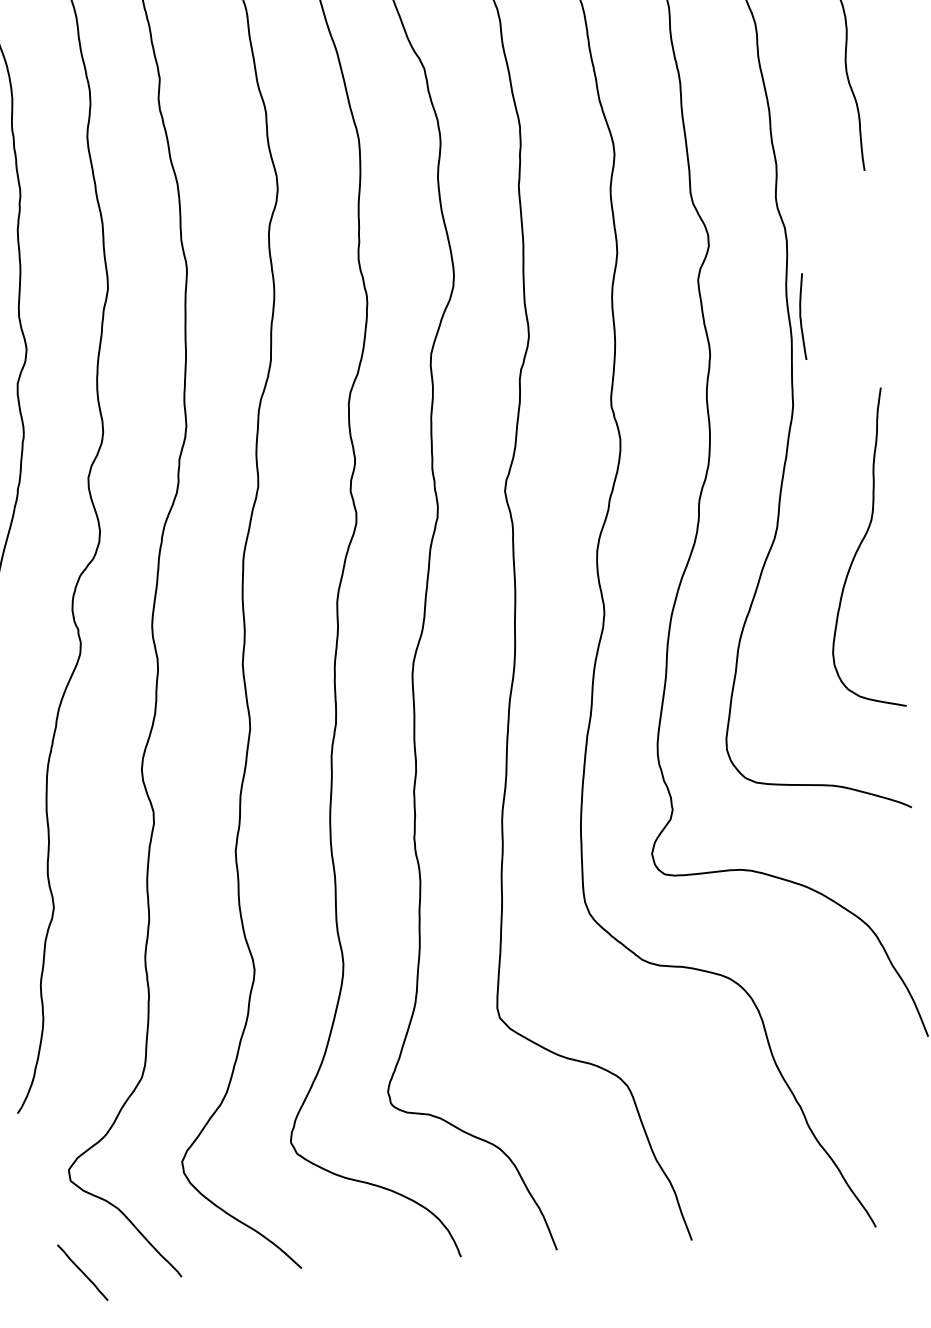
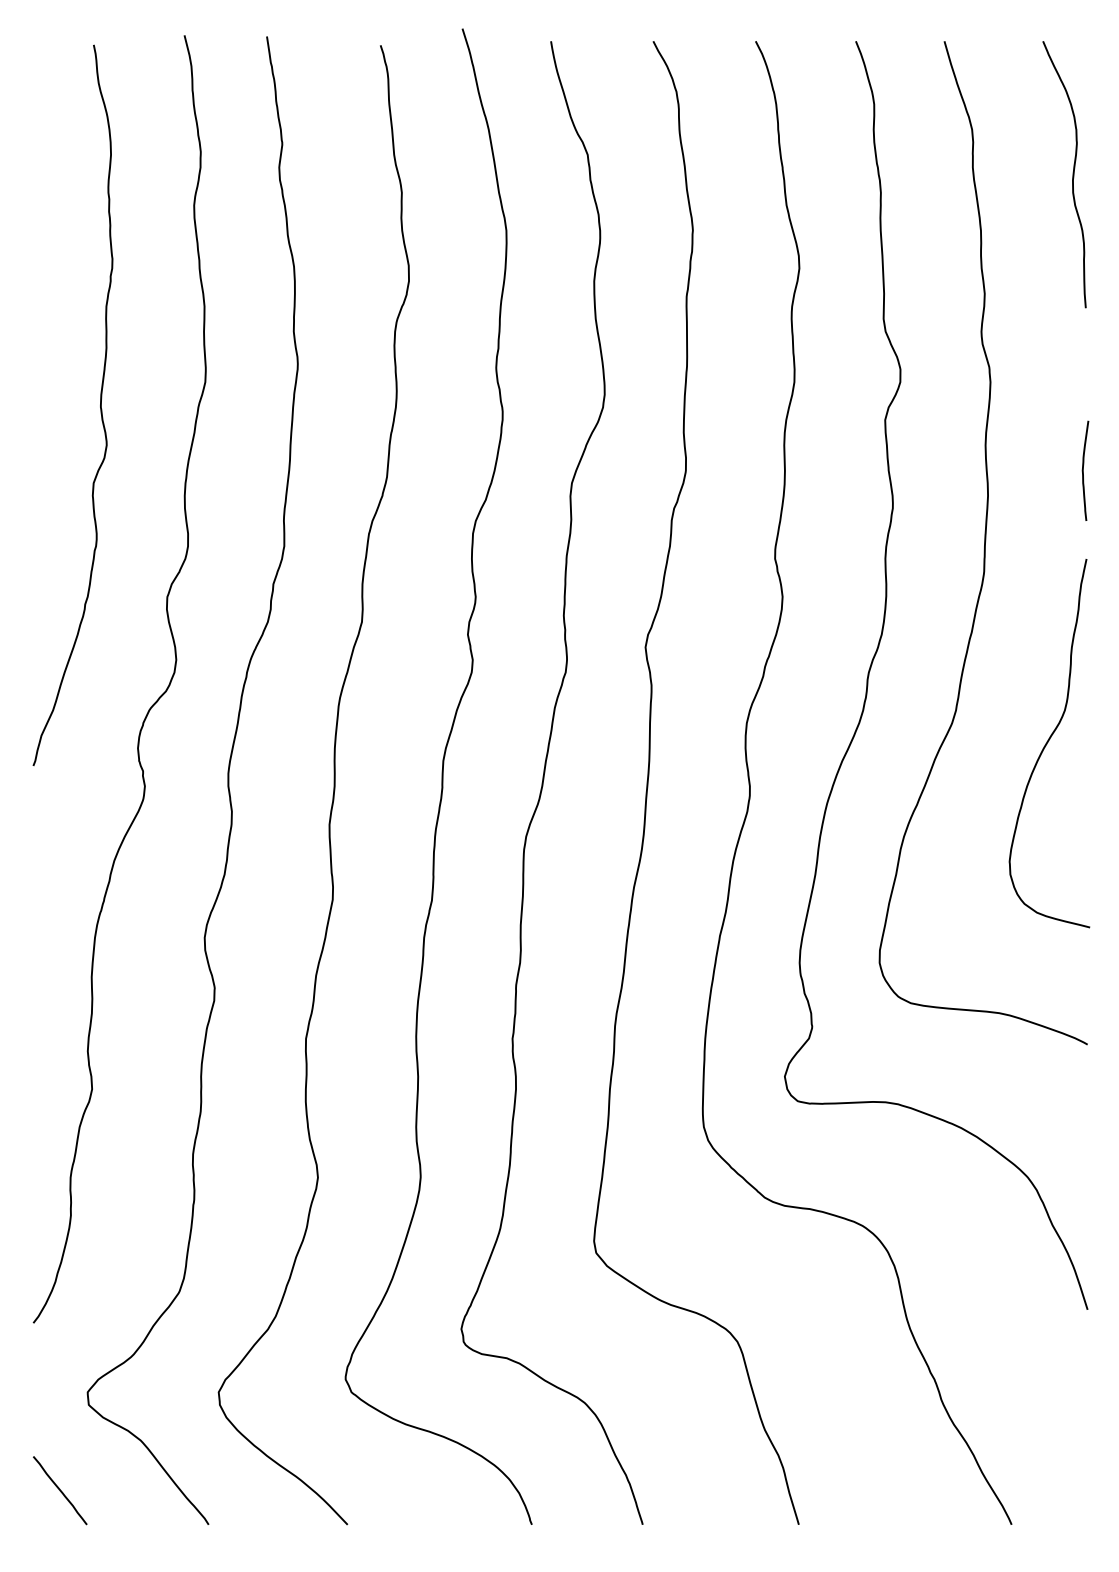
curve: (800, 316) -> (1083, 470), moved
line: (82, 1272) -> (60, 1490), moved

